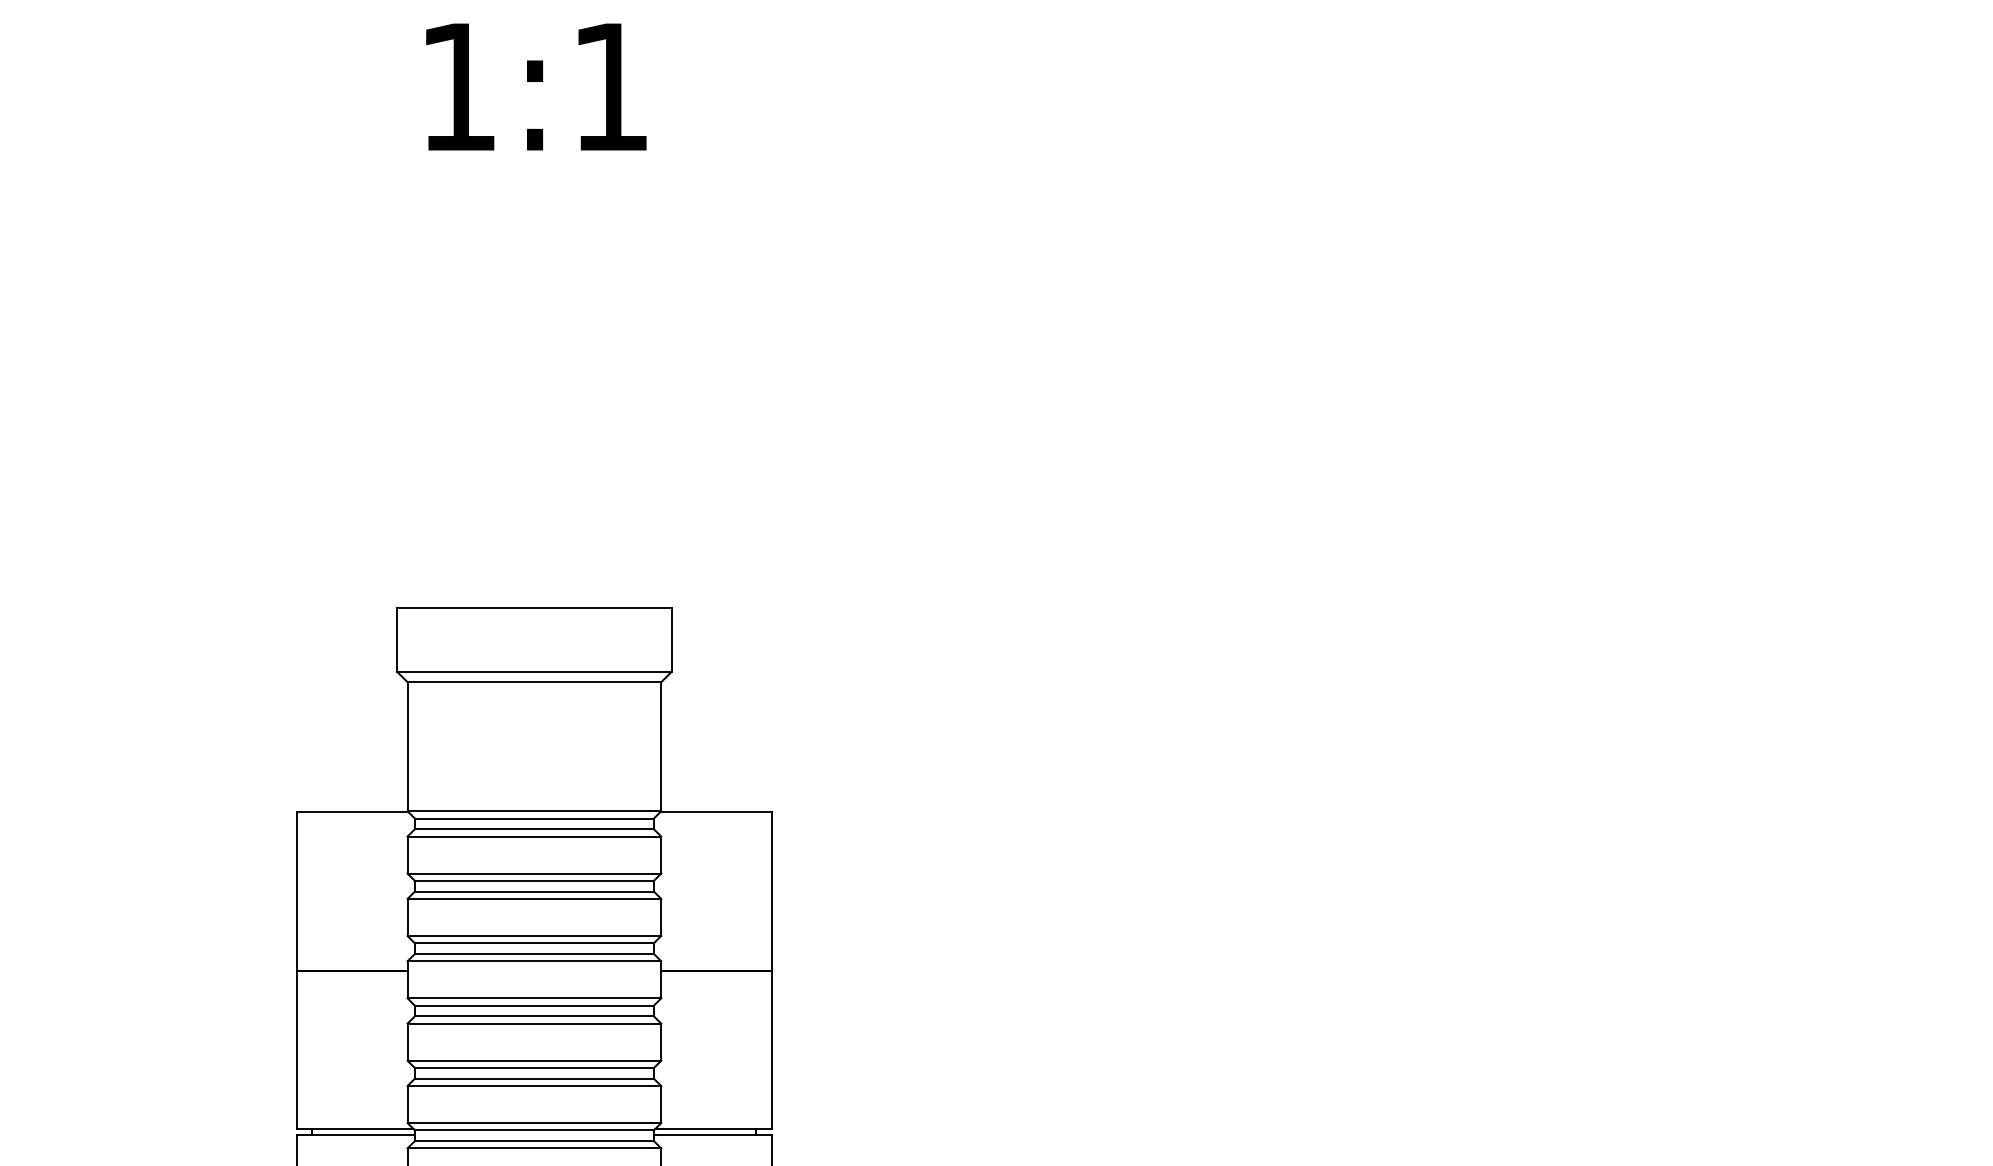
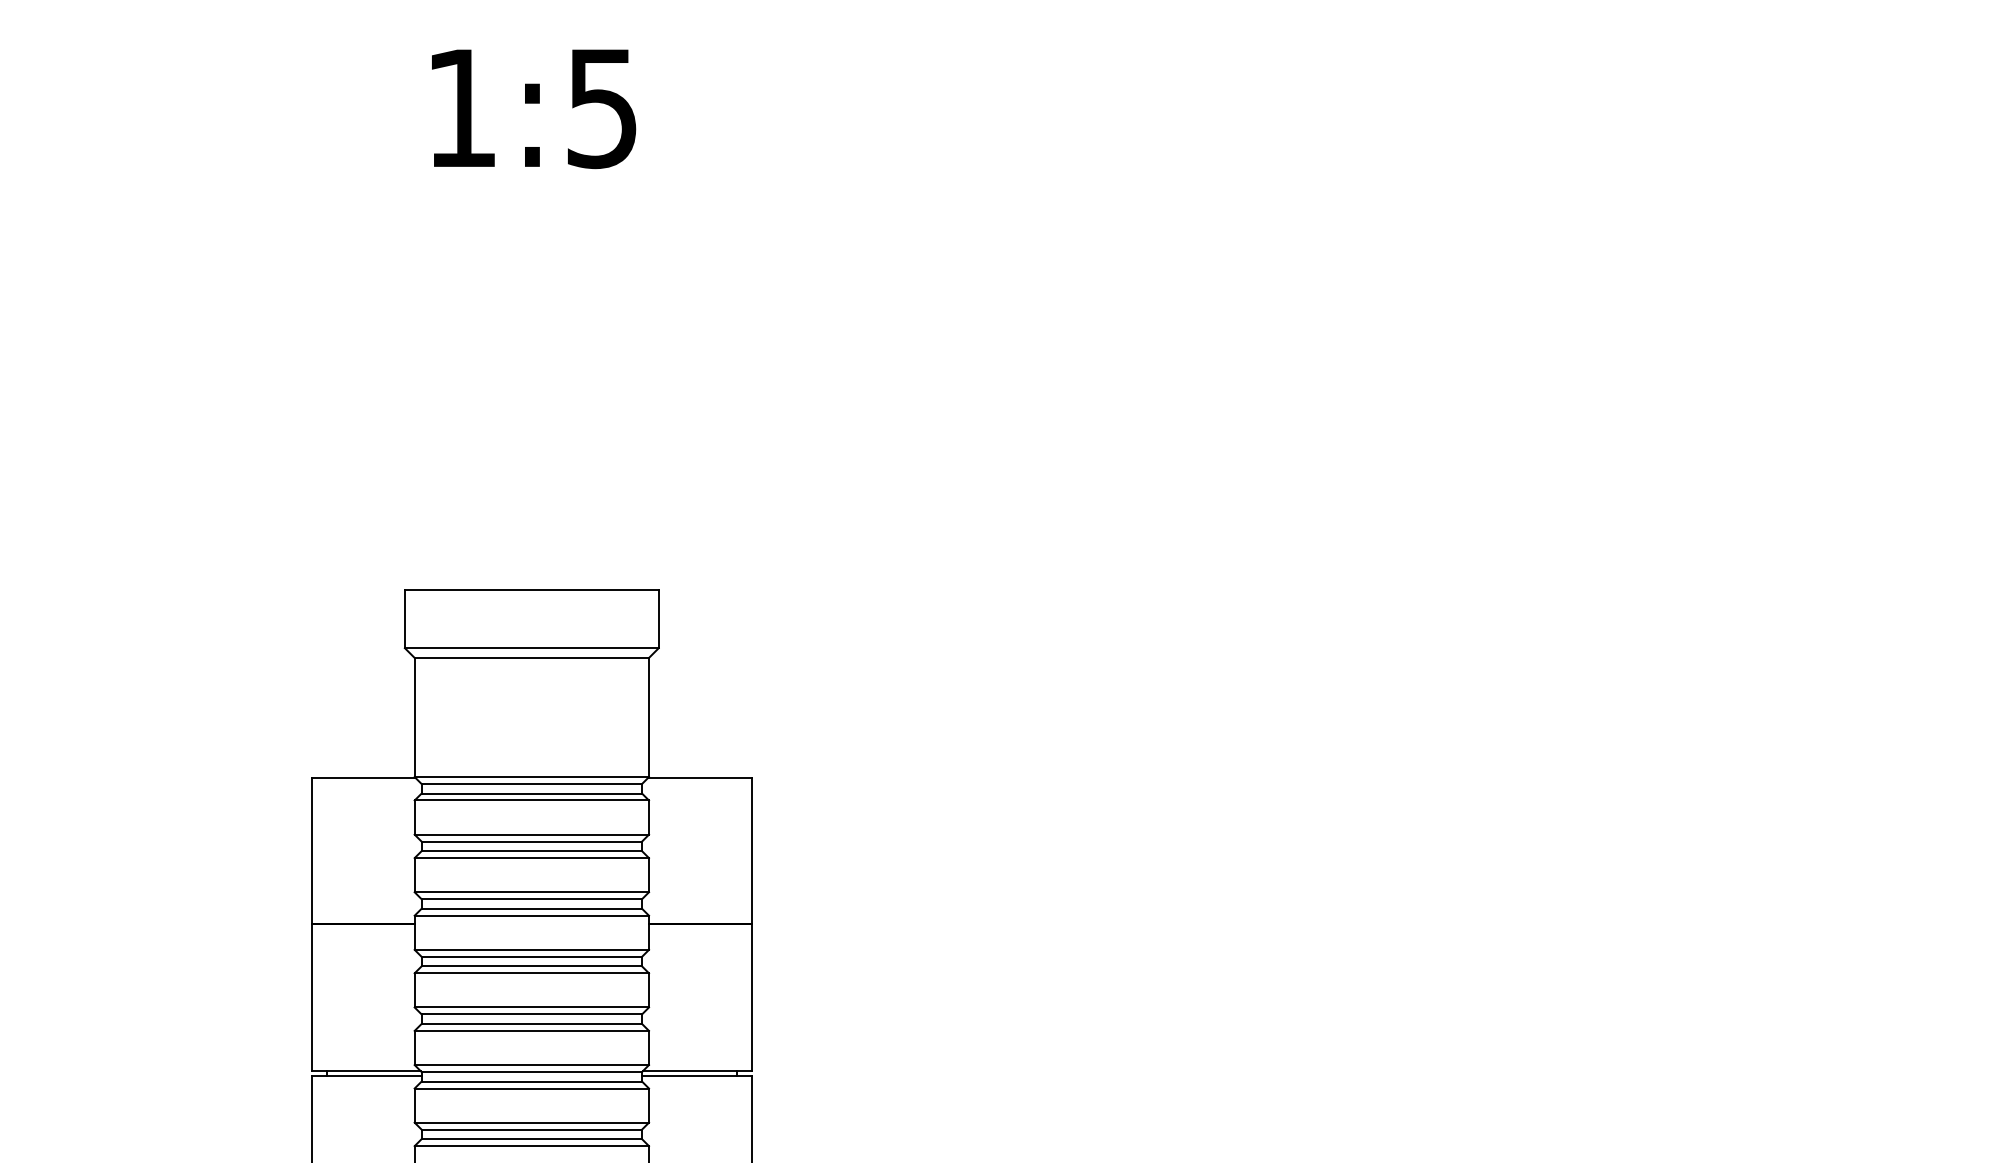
text: (609, 88) -> (601, 109), 1:1 -> 1:5

